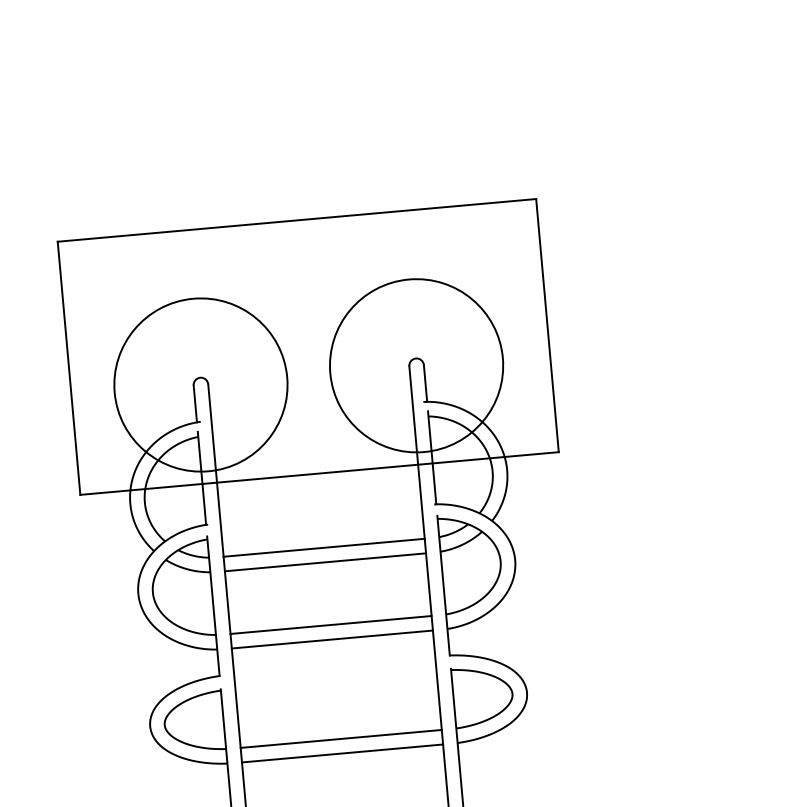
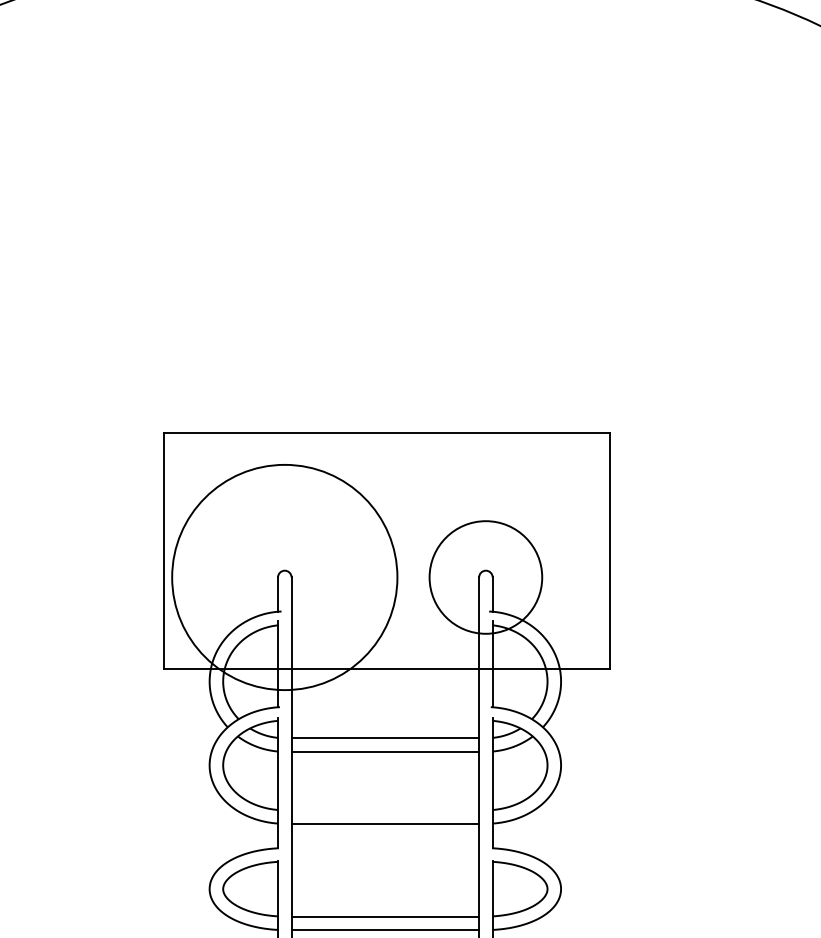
circle: (416, 365) -> (485, 577), size x0.7
circle: (200, 385) -> (284, 577), size x1.4
line: (331, 625) -> (385, 810), removed

